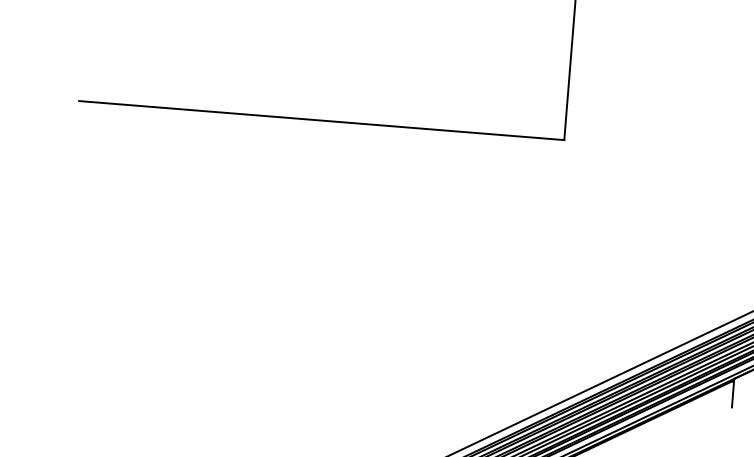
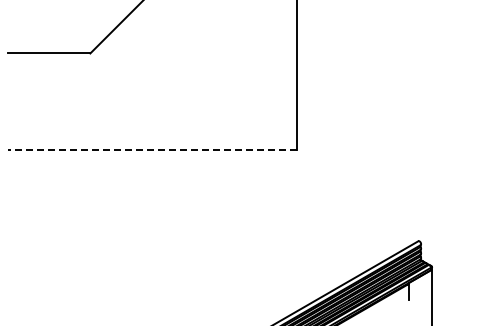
line: (320, 119) -> (151, 149), solid -> dashed

